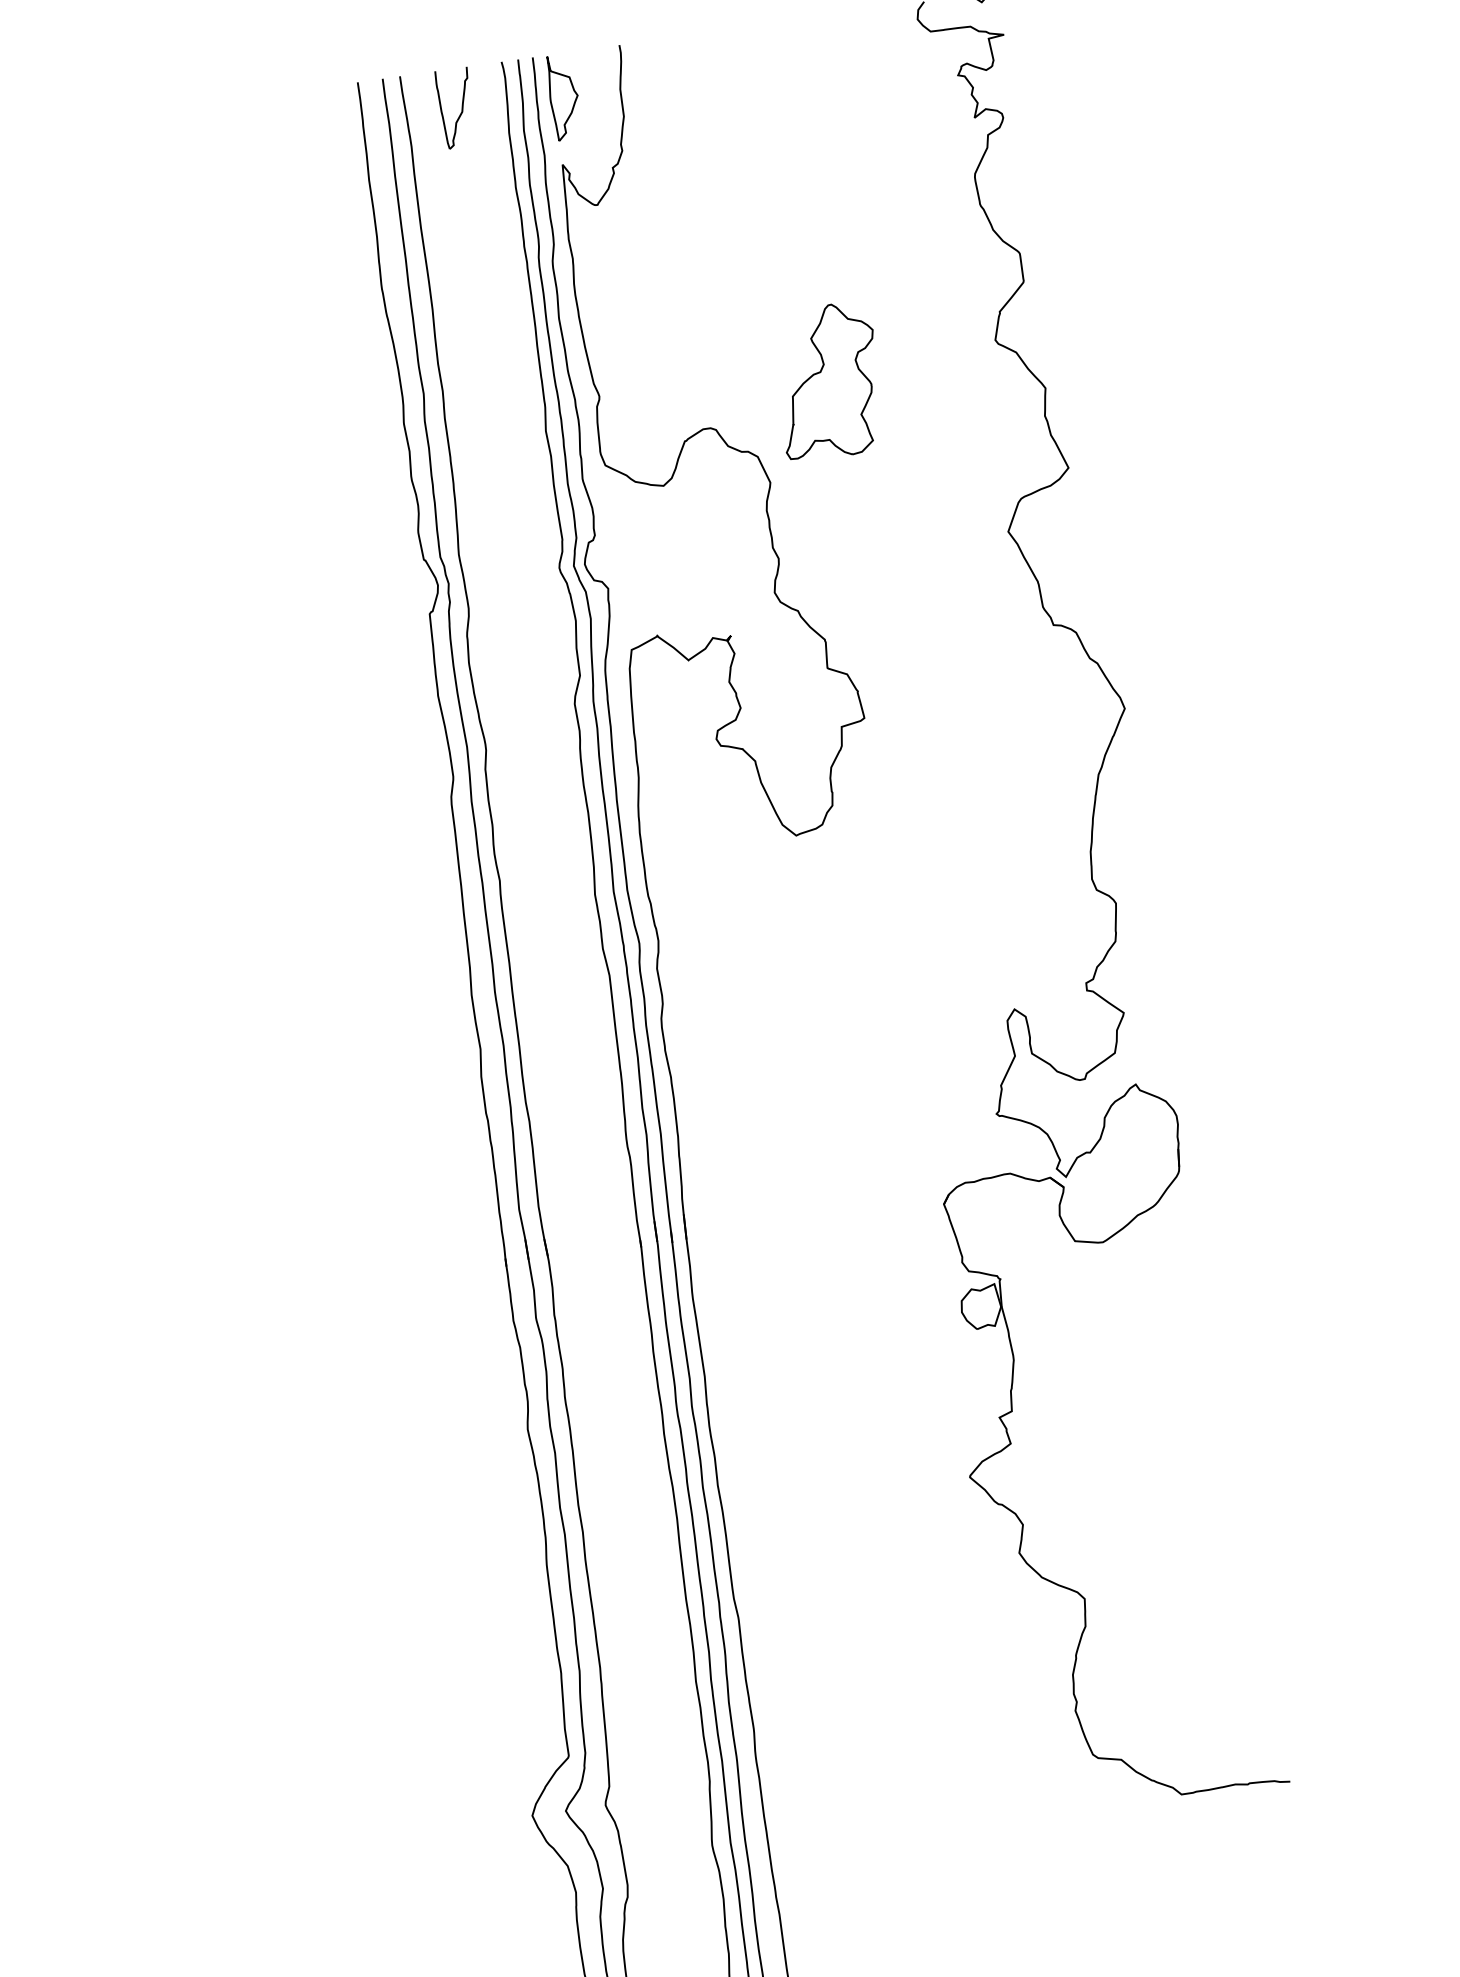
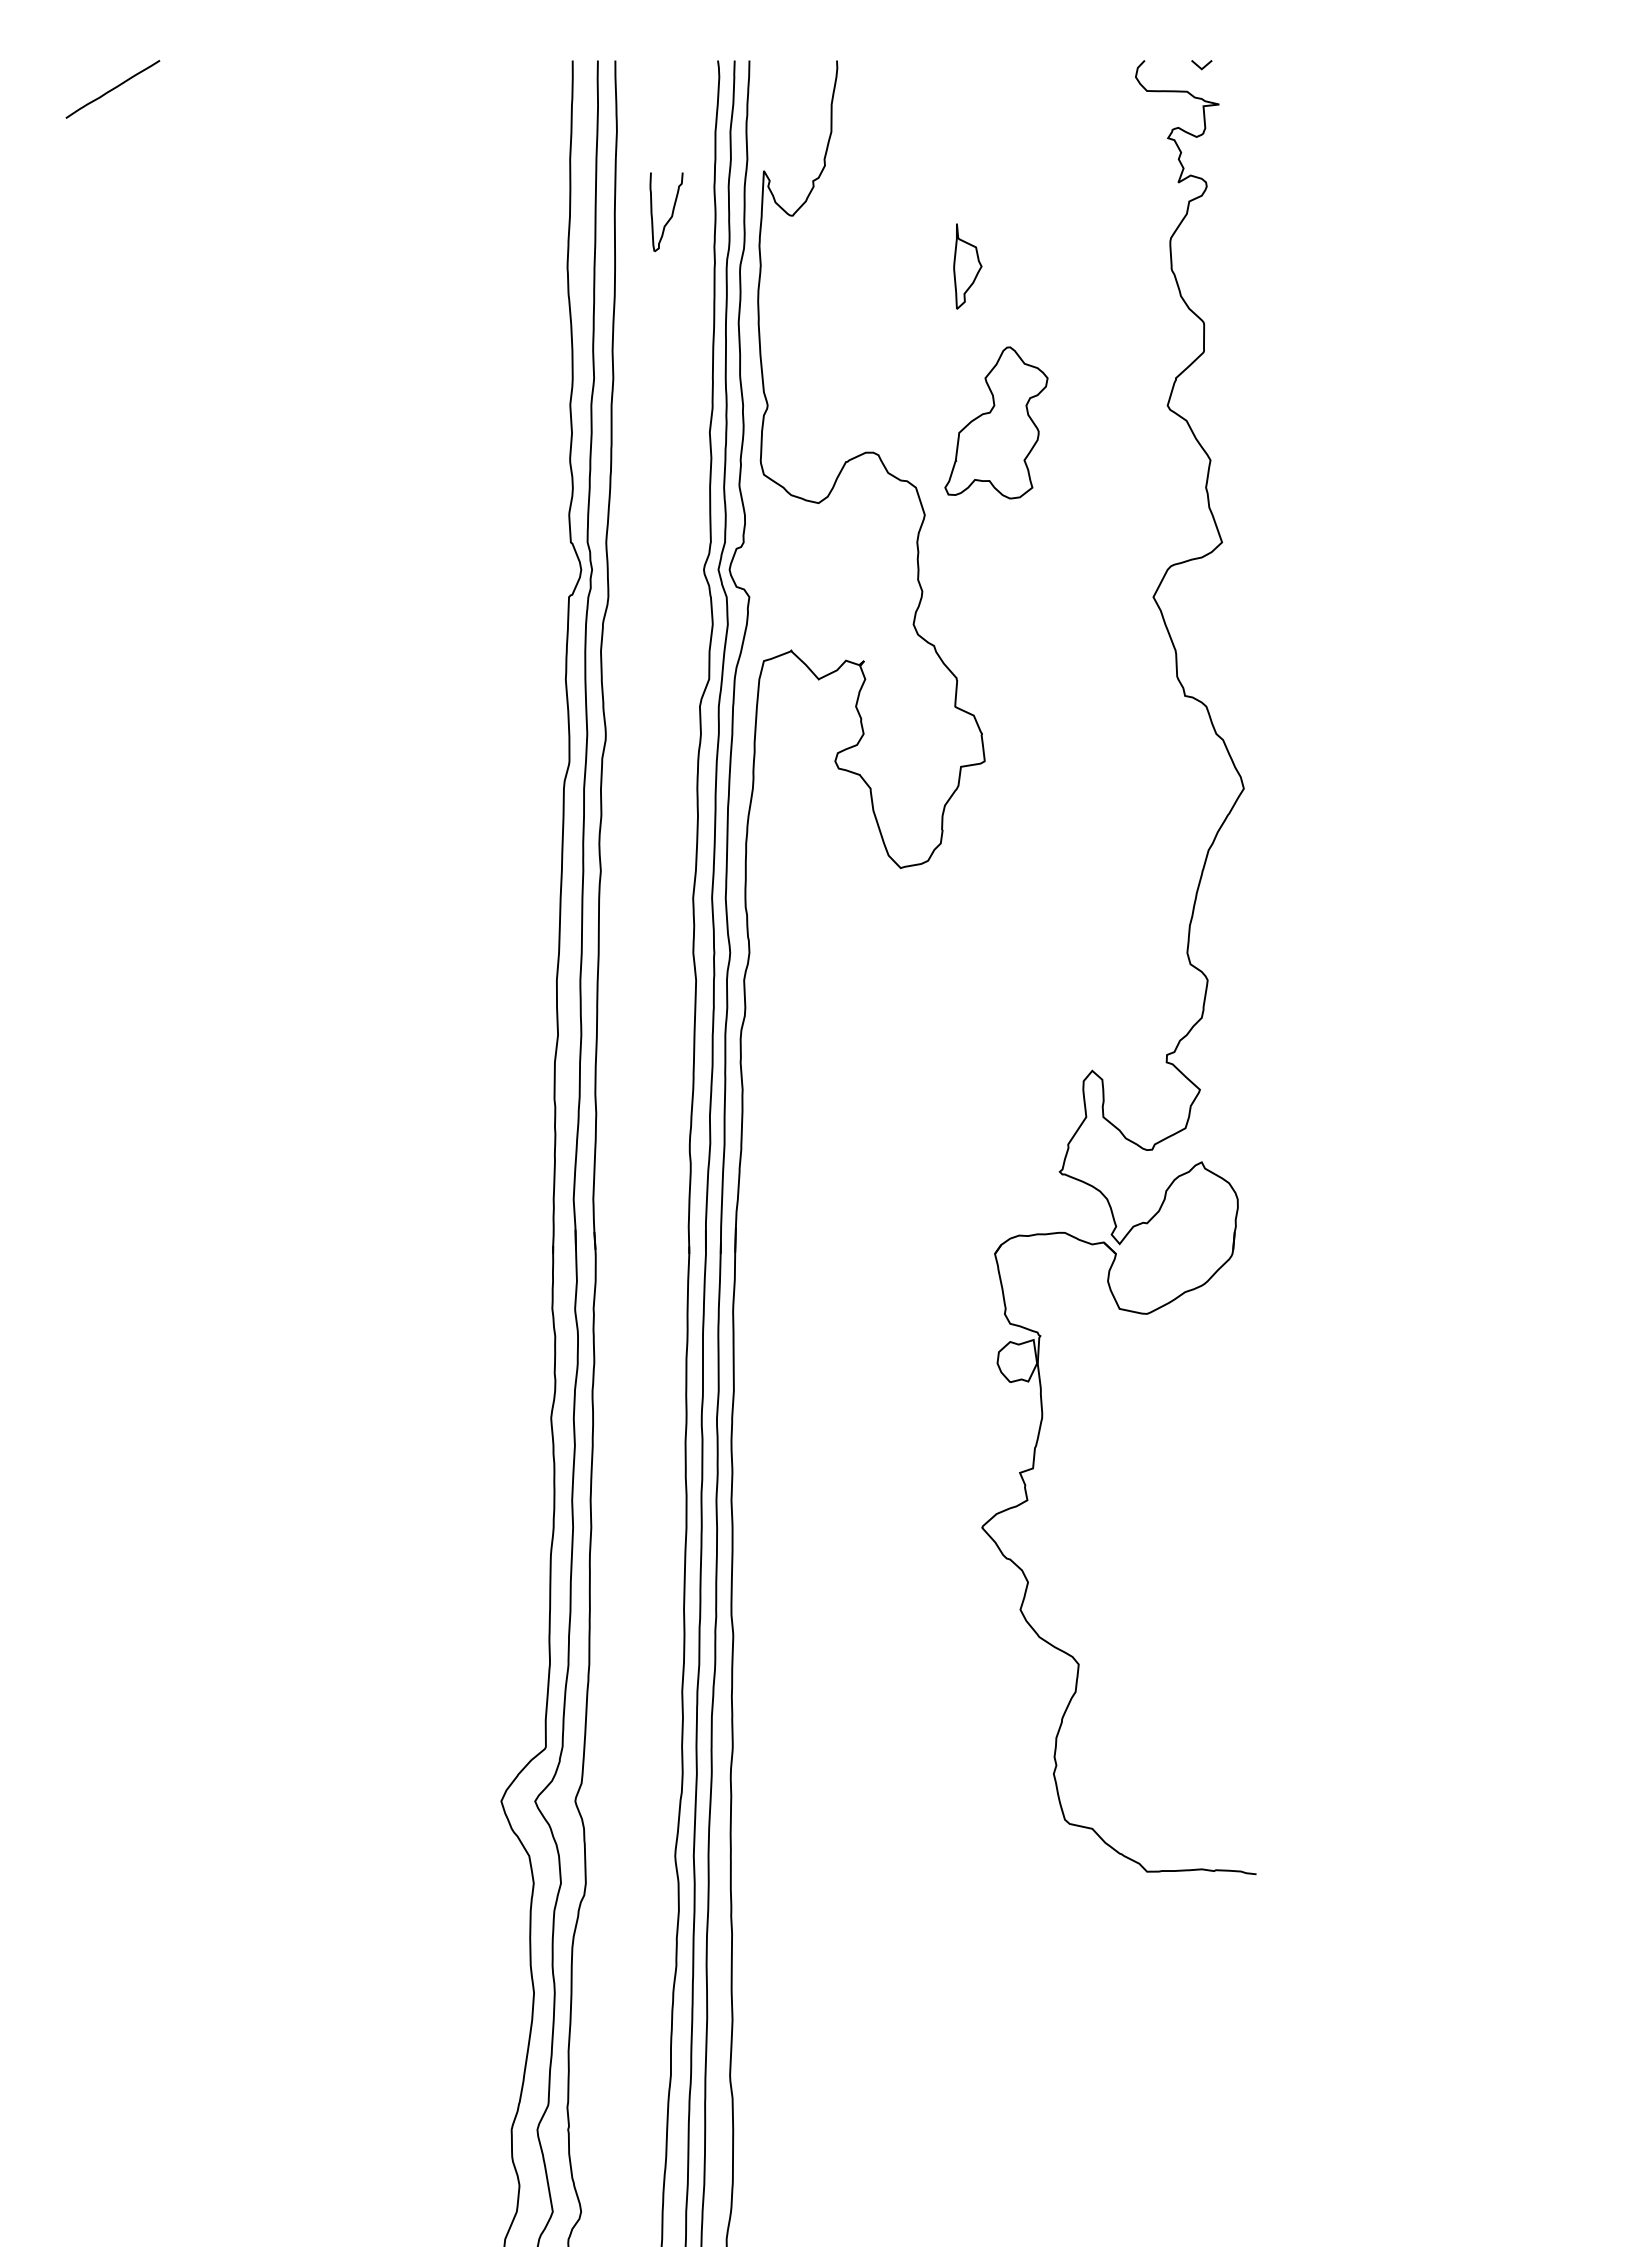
part: (563, 97) -> (967, 266), moved
part: (456, 108) -> (666, 212), moved

